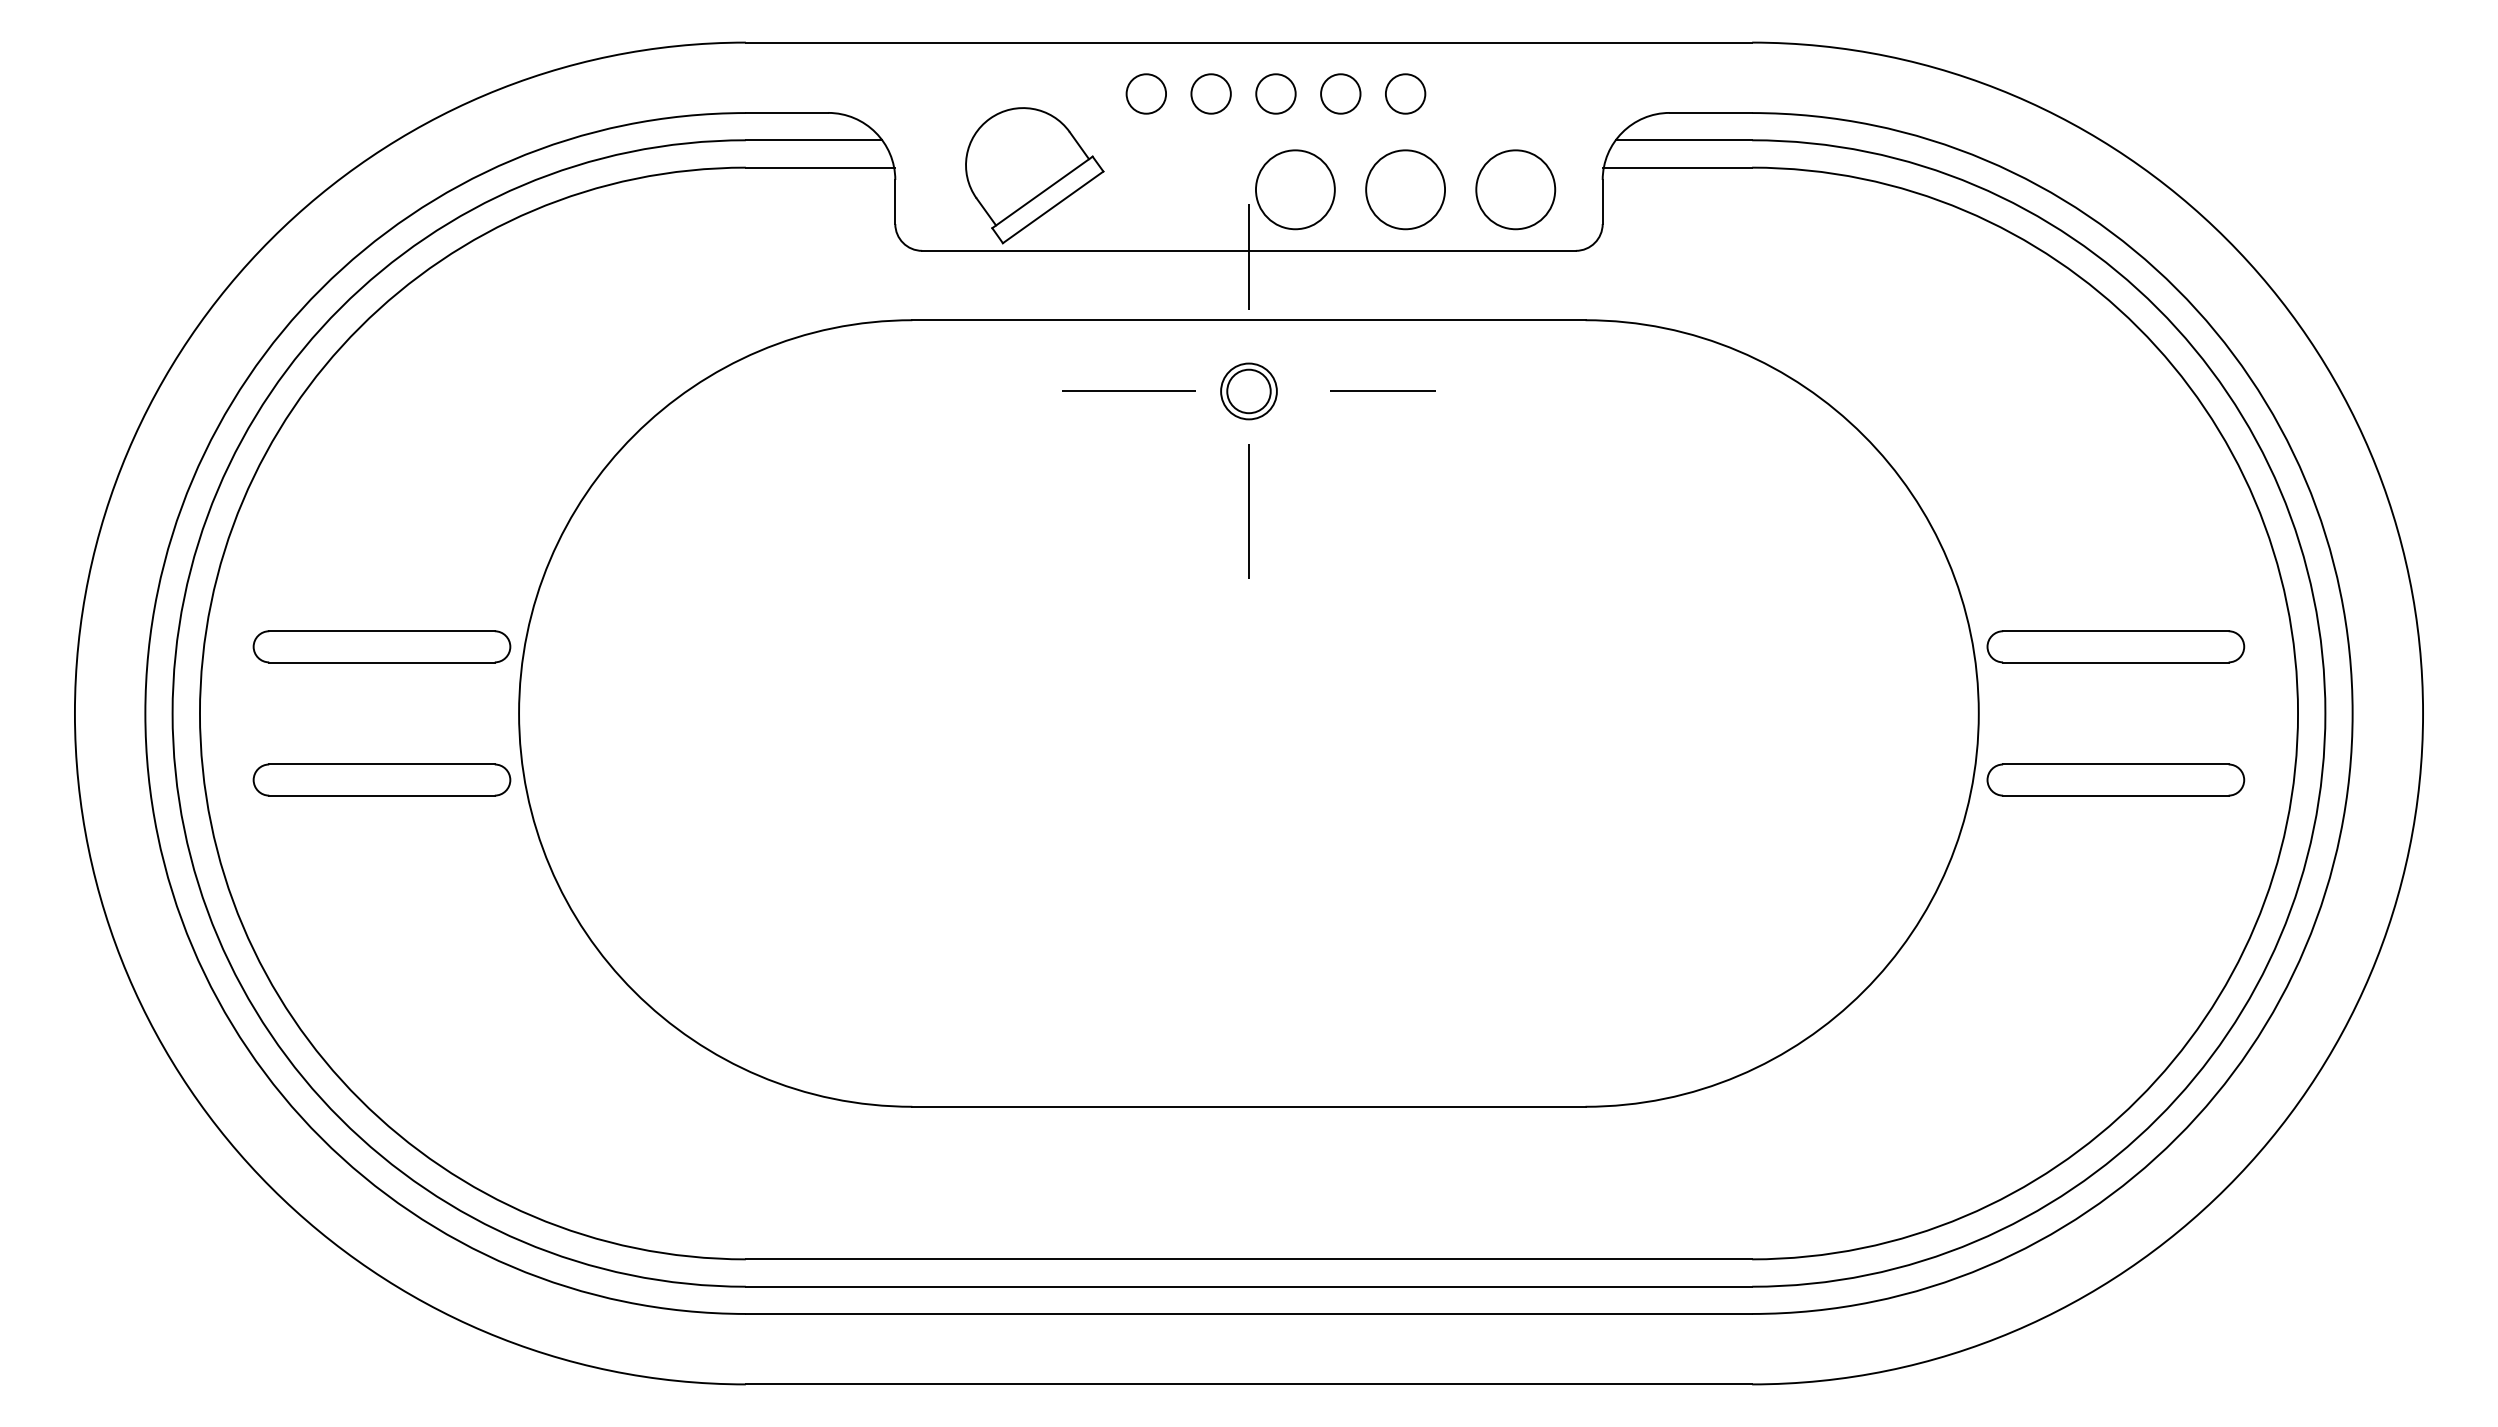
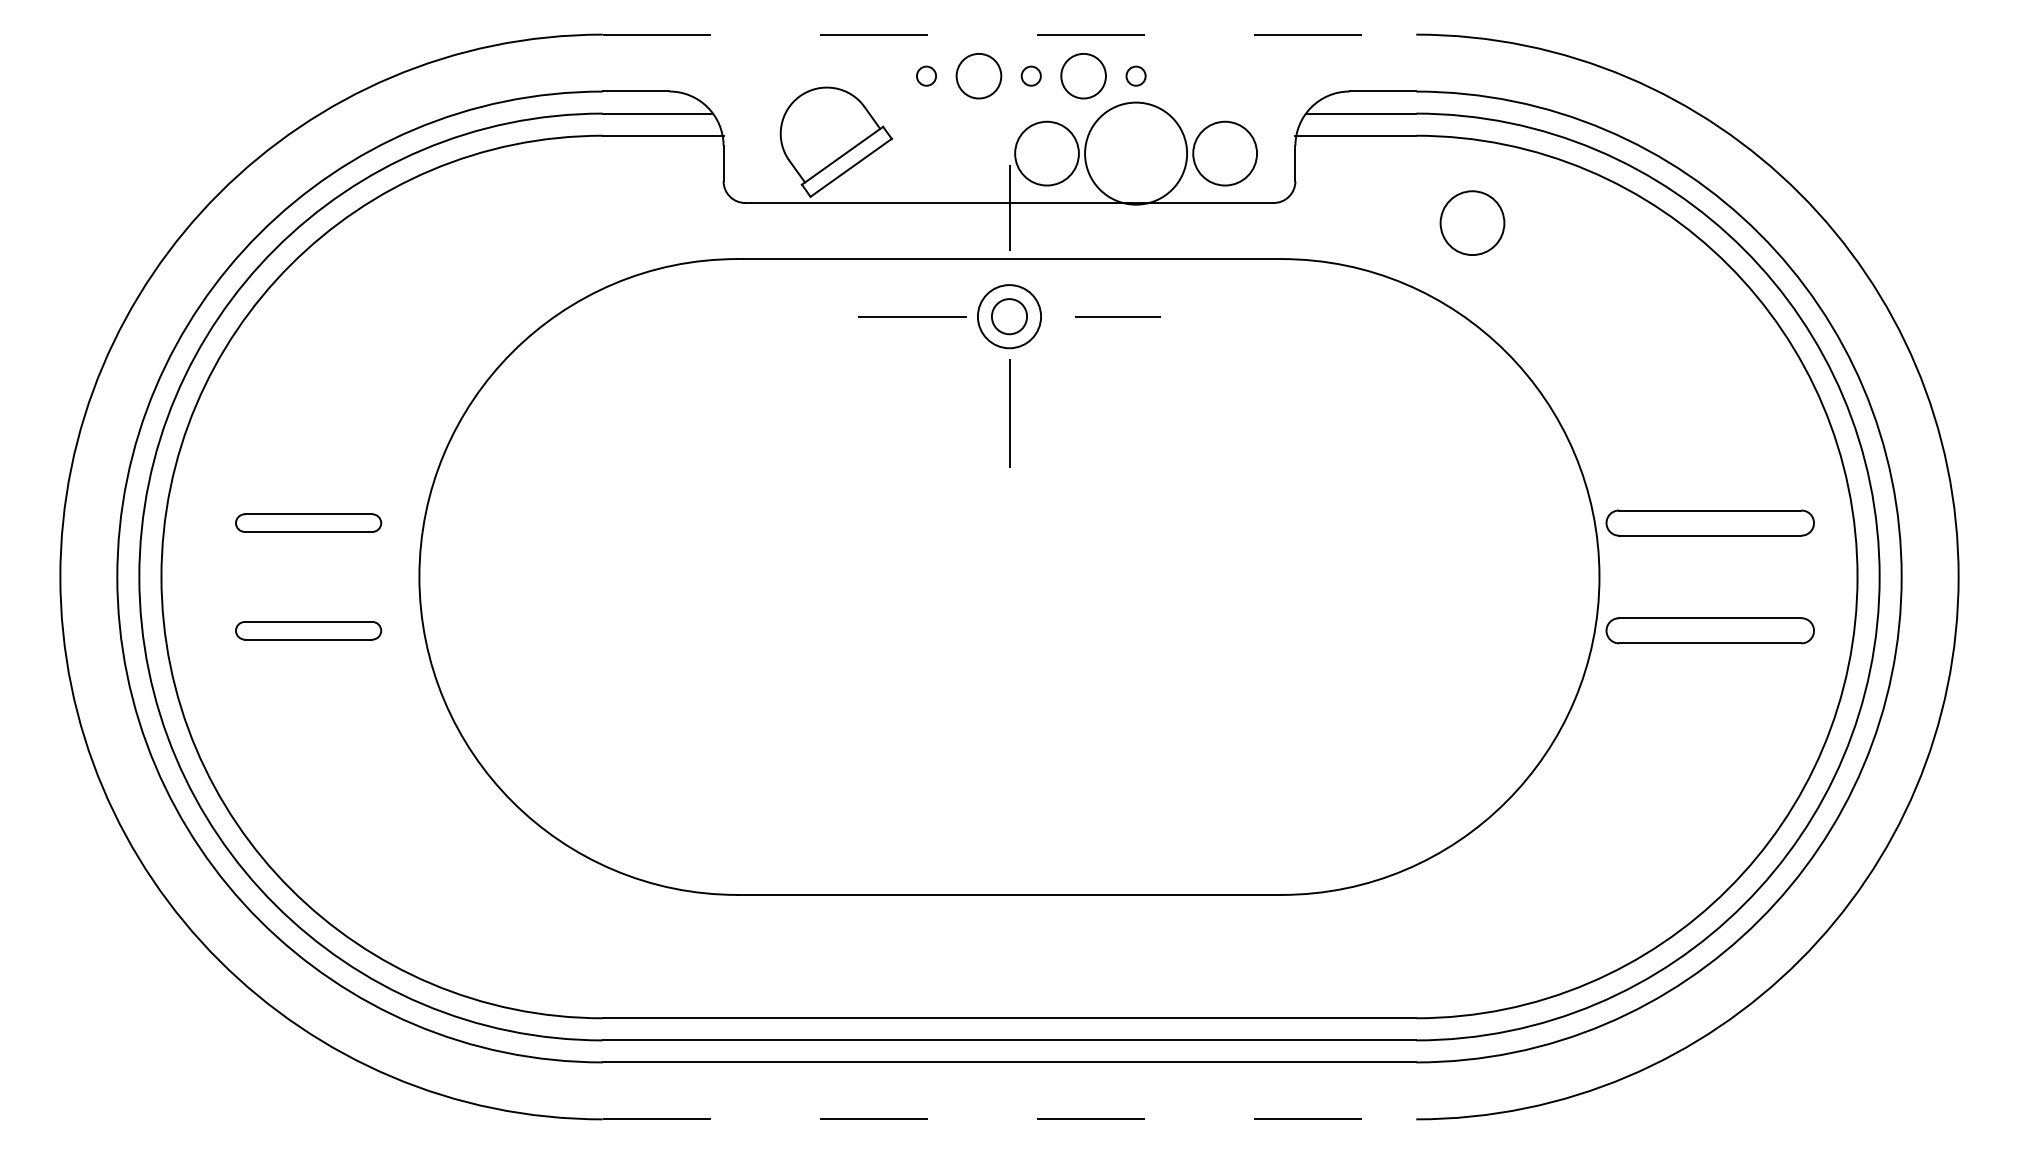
line: (1249, 42) -> (1009, 34), solid -> dashed
circle: (1146, 93) -> (926, 75), size x0.6
circle: (1210, 93) -> (978, 75), size x1.4
circle: (1275, 93) -> (1030, 75), size x0.6
circle: (1340, 93) -> (1083, 75), size x1.4
circle: (1405, 93) -> (1136, 75), size x0.6
circle: (1405, 189) -> (1136, 153), size x1.6
circle: (1821, 275) -> (1472, 222), added
circle: (1248, 391) -> (1009, 316), size x1.4
part: (381, 646) -> (308, 522), size x0.7
part: (381, 779) -> (308, 630), size x0.7
line: (1249, 1384) -> (1009, 1119), solid -> dashed

